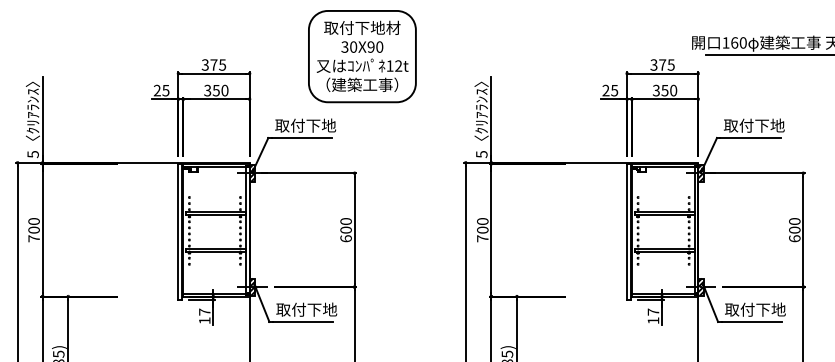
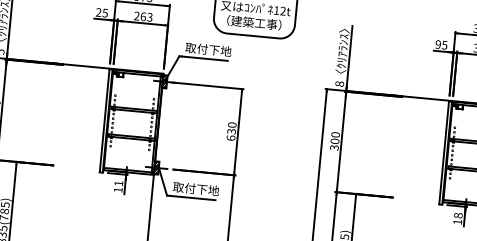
text: (216, 90) -> (143, 16), 350 -> 263
text: (605, 90) -> (437, 44), 25 -> 95
text: (481, 154) -> (339, 84), 5 -> 8
text: (345, 229) -> (231, 131), 600 -> 630
text: (482, 238) -> (334, 147), 700 -> 300
text: (204, 311) -> (118, 183), 17 -> 11
text: (653, 311) -> (458, 215), 17 -> 18

